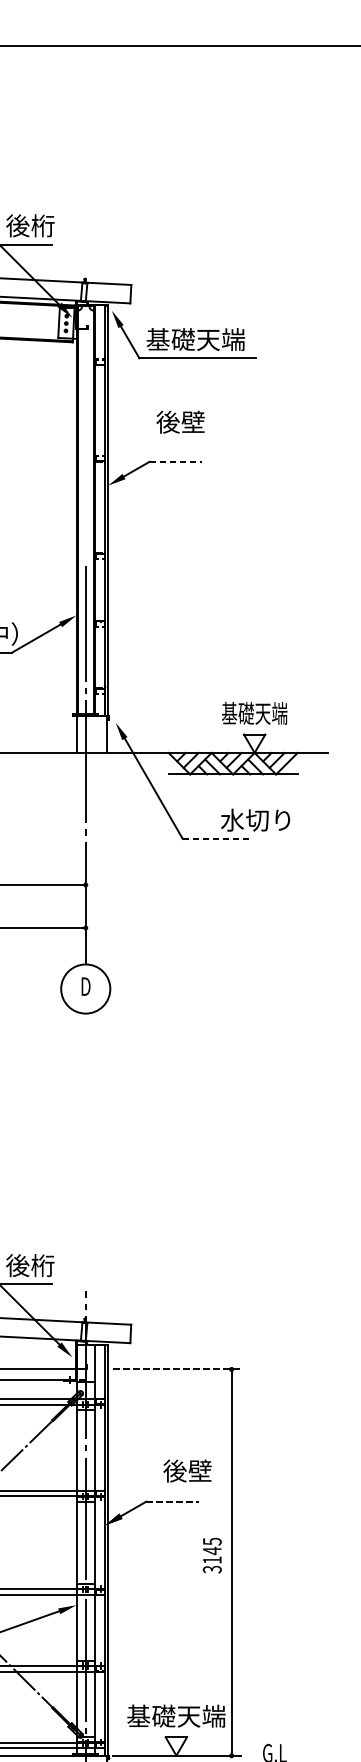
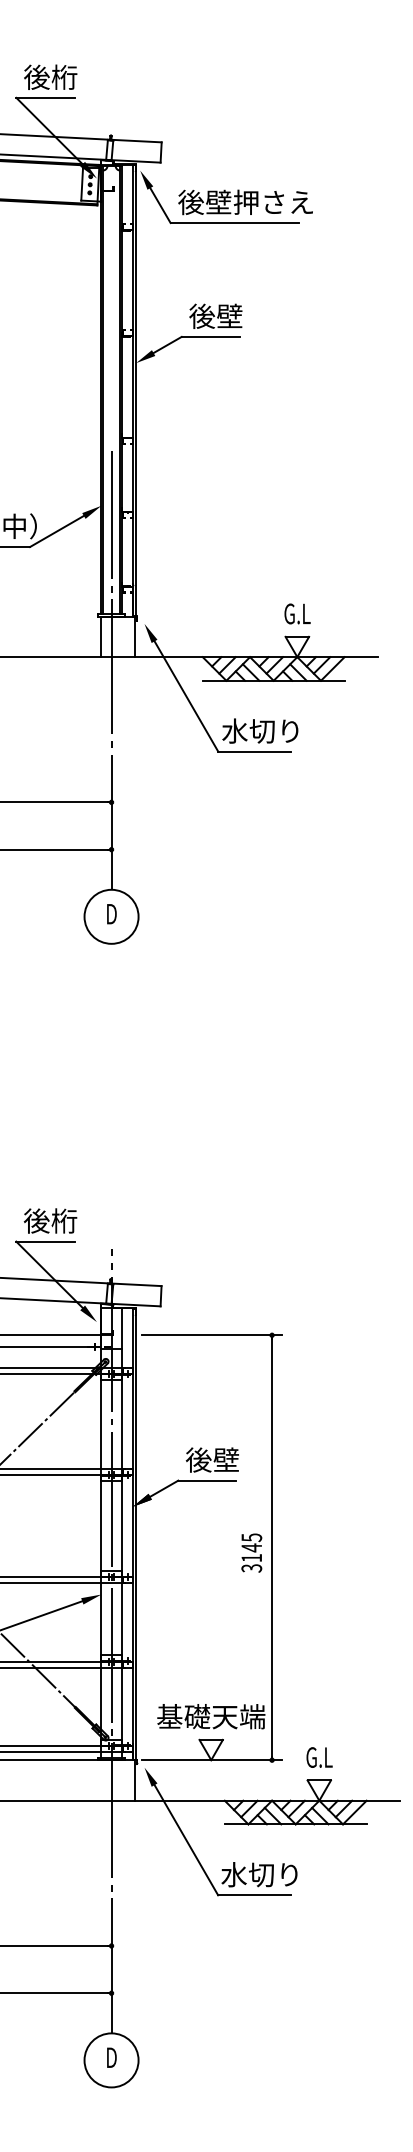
text: (207, 339) -> (245, 202), 基礎天端 -> 後壁押さえ
text: (180, 421) -> (215, 315), moved
line: (175, 461) -> (210, 336), dashed -> solid
text: (254, 713) -> (297, 613), 基礎天端 -> G.L
text: (255, 819) -> (260, 730), moved
line: (215, 838) -> (254, 751), dashed -> solid
line: (177, 1369) -> (212, 1335), dashed -> solid
text: (186, 1470) -> (211, 1459), moved
line: (172, 1501) -> (207, 1480), dashed -> solid
text: (212, 1555) -> (251, 1552), moved

